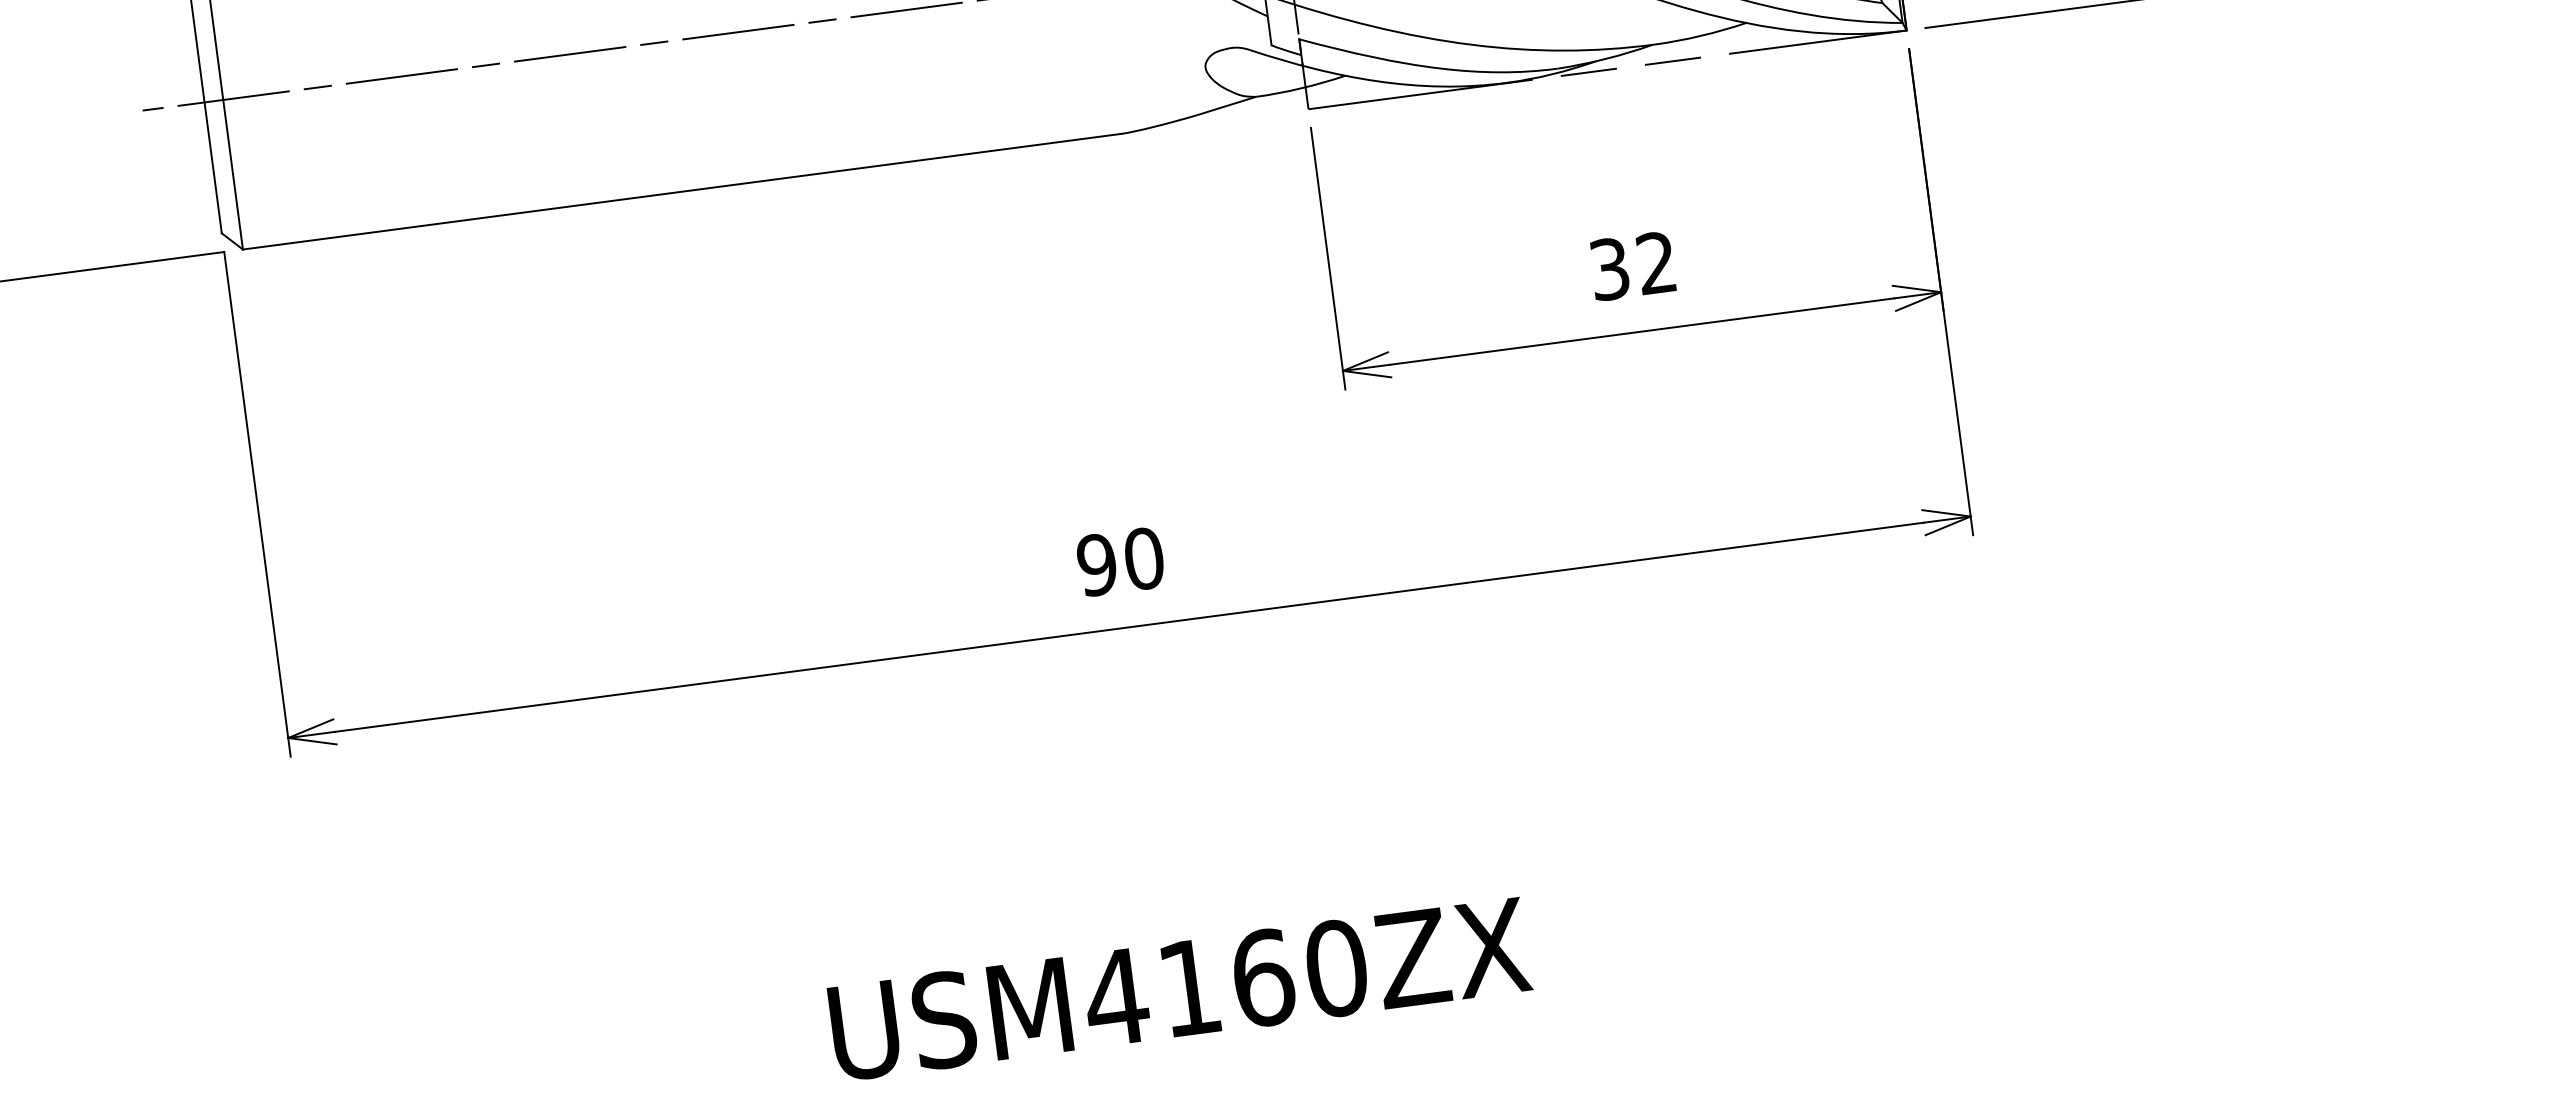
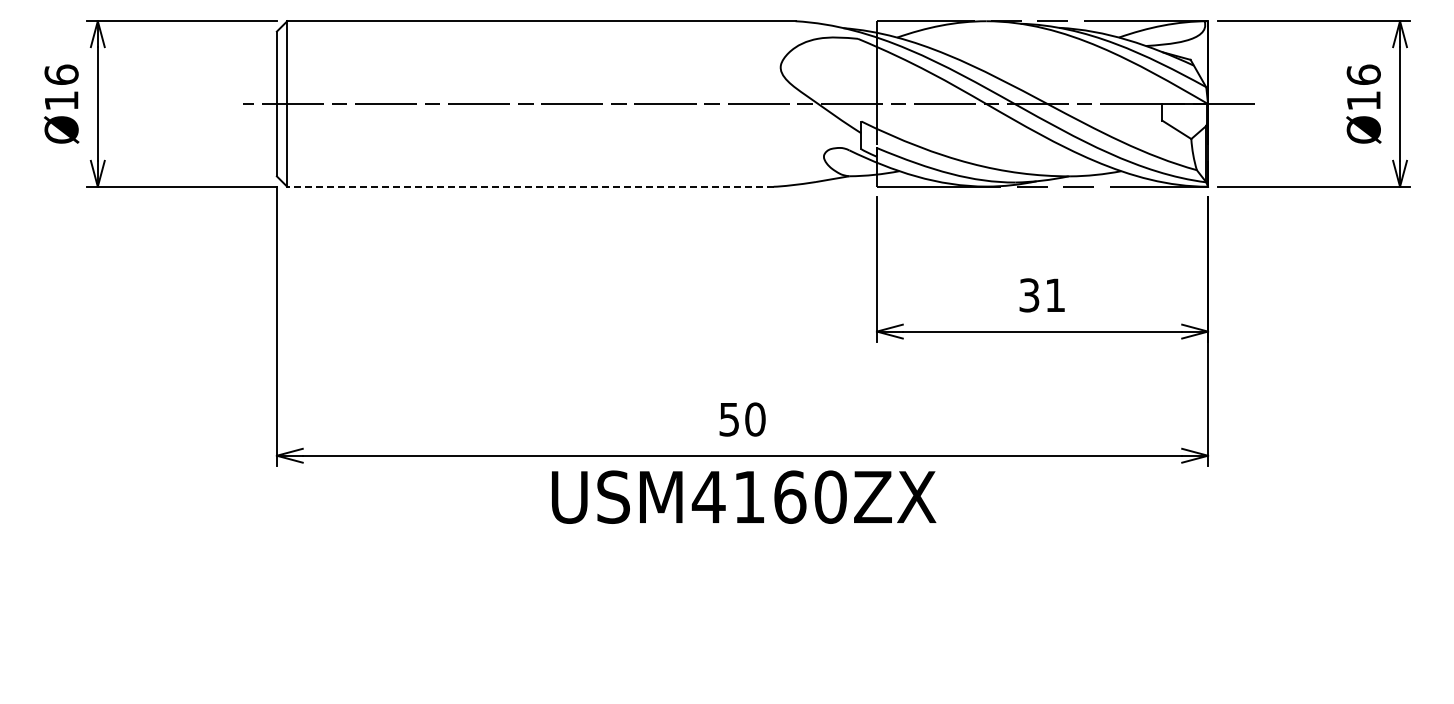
line: (680, 191) -> (529, 186), solid -> dashed
text: (1654, 261) -> (1054, 294), 32 -> 31
text: (1097, 564) -> (729, 419), 90 -> 50
text: (1180, 987) -> (744, 496), moved

